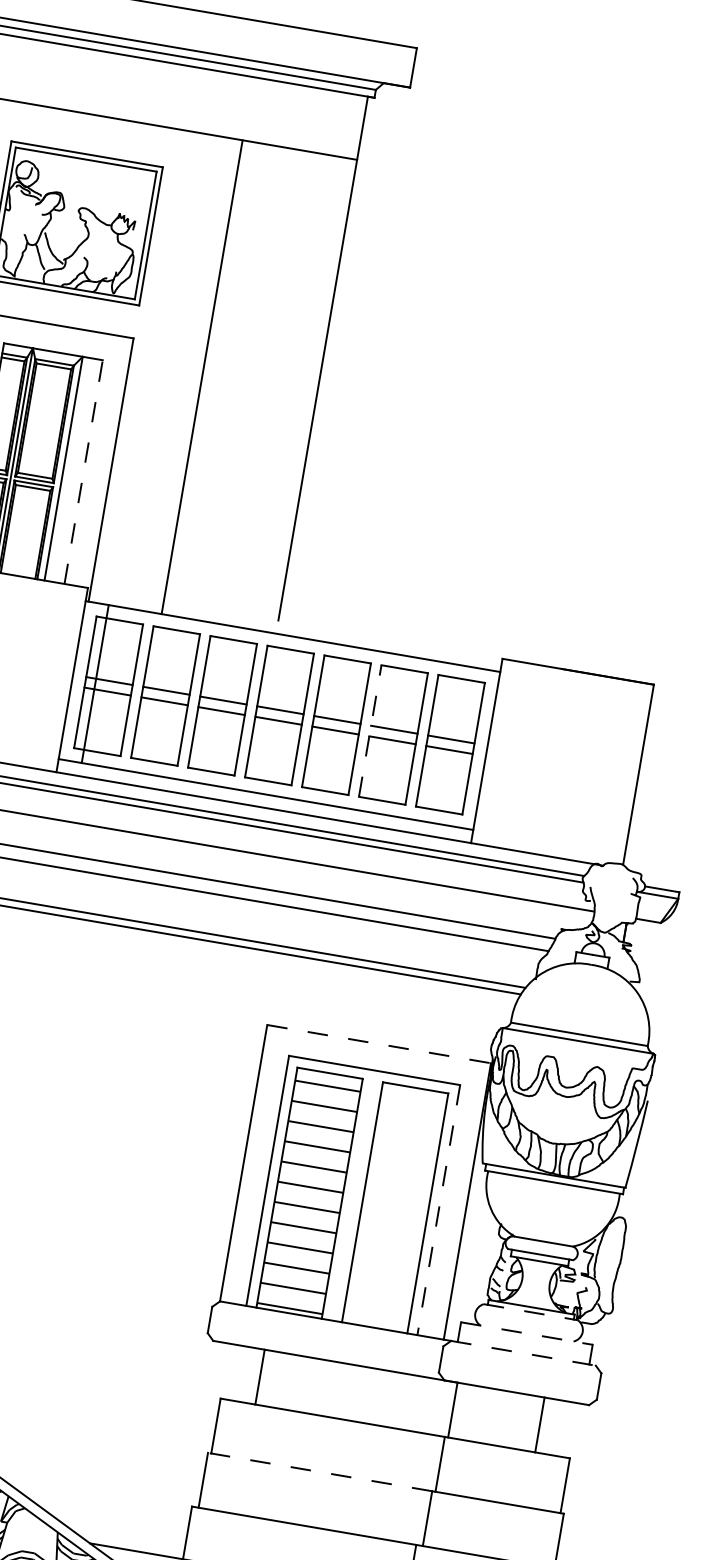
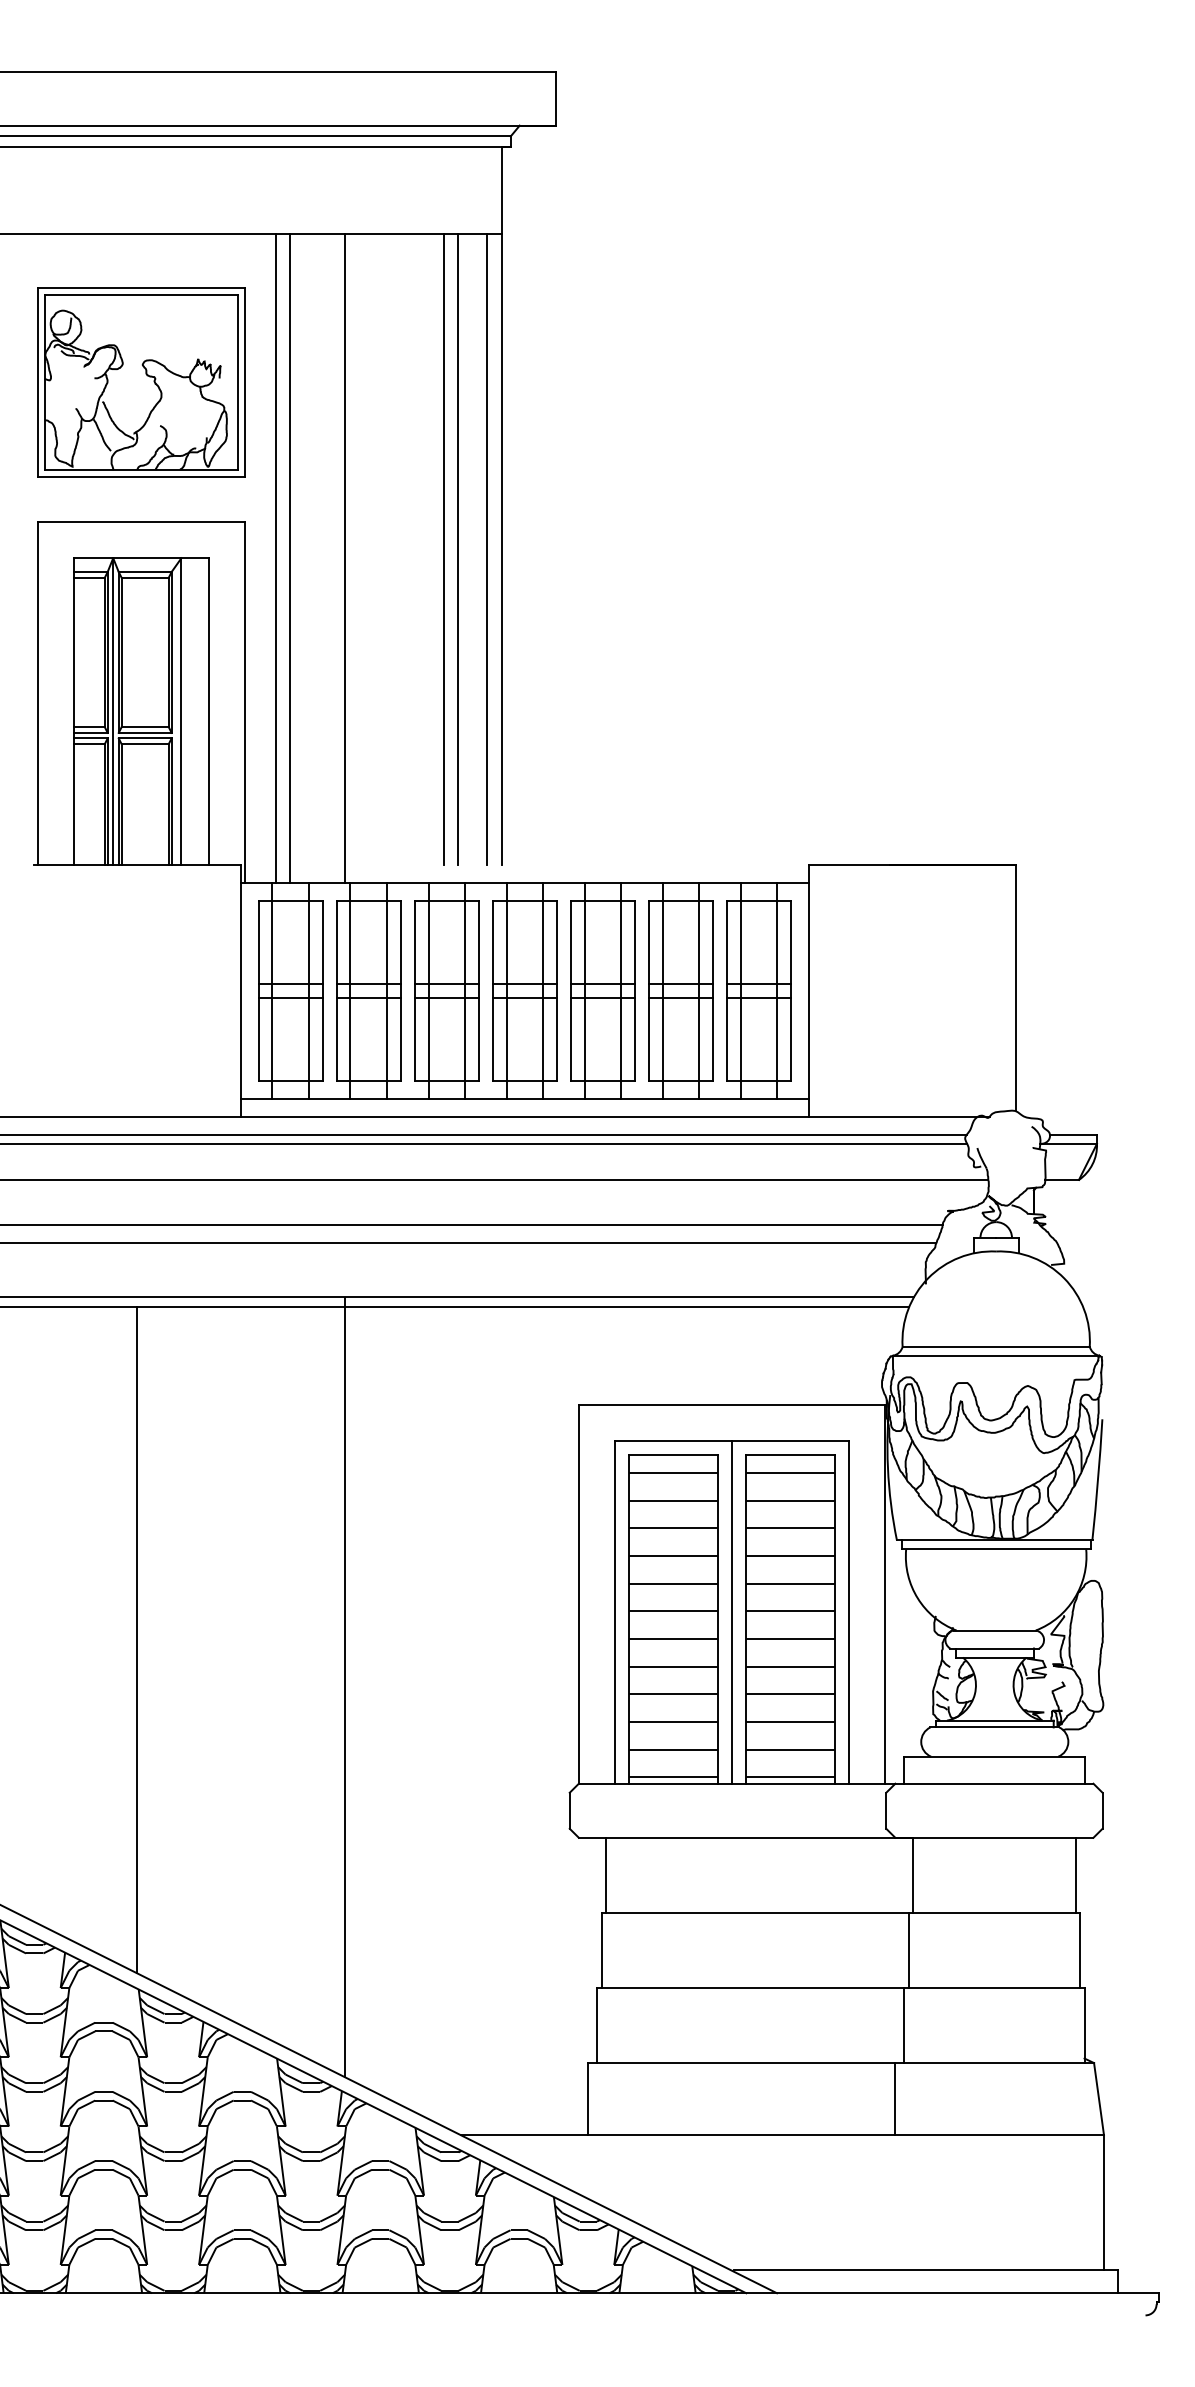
line: (151, 368) -> (275, 557), added
line: (161, 369) -> (289, 557), added
line: (276, 382) -> (444, 548), added
line: (286, 384) -> (458, 548), added
line: (307, 387) -> (487, 548), added
line: (83, 471) -> (208, 710), dashed -> solid
line: (122, 688) -> (309, 990), added
line: (152, 693) -> (350, 990), added
line: (179, 698) -> (387, 990), added
line: (209, 703) -> (428, 990), added
line: (236, 707) -> (465, 990), added
line: (266, 713) -> (506, 990), added
line: (293, 717) -> (543, 990), added
line: (323, 722) -> (584, 990), added
line: (350, 727) -> (621, 990), added
line: (369, 730) -> (648, 990), dashed -> solid
line: (380, 732) -> (662, 990), added
line: (407, 737) -> (699, 990), added
line: (437, 742) -> (740, 990), added
line: (464, 746) -> (777, 990), added
line: (379, 1044) -> (732, 1405), dashed -> solid
line: (353, 1195) -> (732, 1612), added
line: (60, 1201) -> (344, 1687), added
line: (438, 1210) -> (849, 1613), dashed -> solid
hatch: (394, 1211) -> (790, 1624), added
line: (531, 1312) -> (995, 1727), dashed -> solid
line: (526, 1333) -> (994, 1756), dashed -> solid
line: (523, 1353) -> (994, 1783), dashed -> solid
line: (260, 1376) -> (606, 1874), moved
line: (539, 1424) -> (1075, 1874), moved
line: (319, 1472) -> (750, 1988), dashed -> solid

